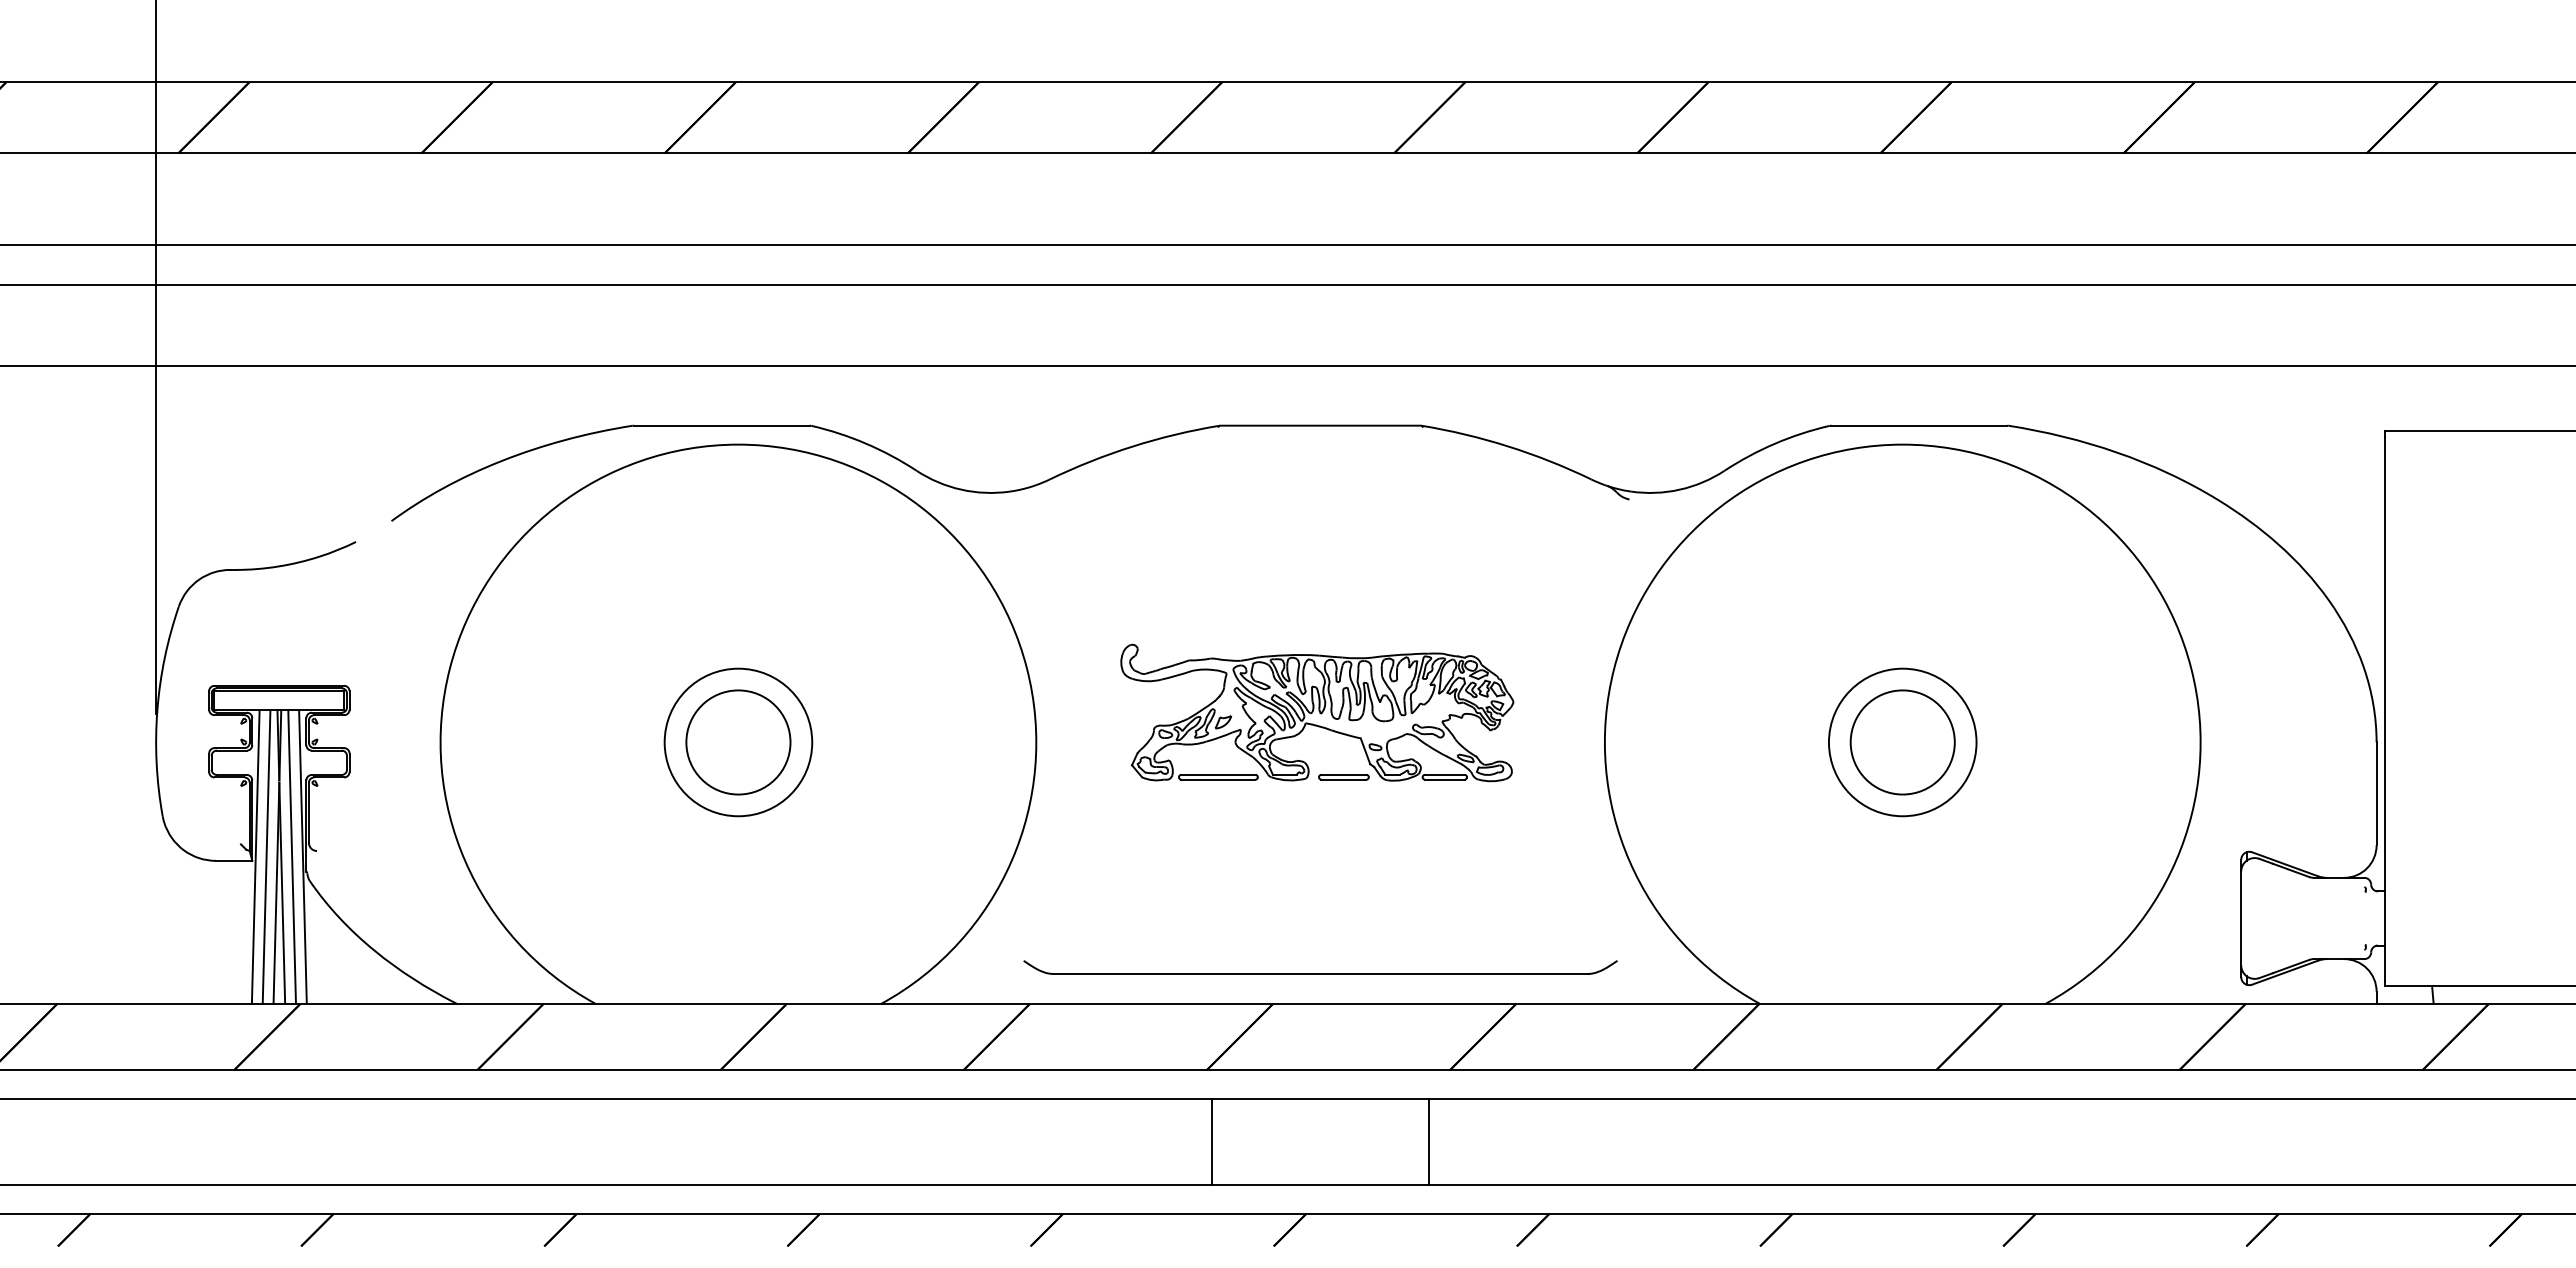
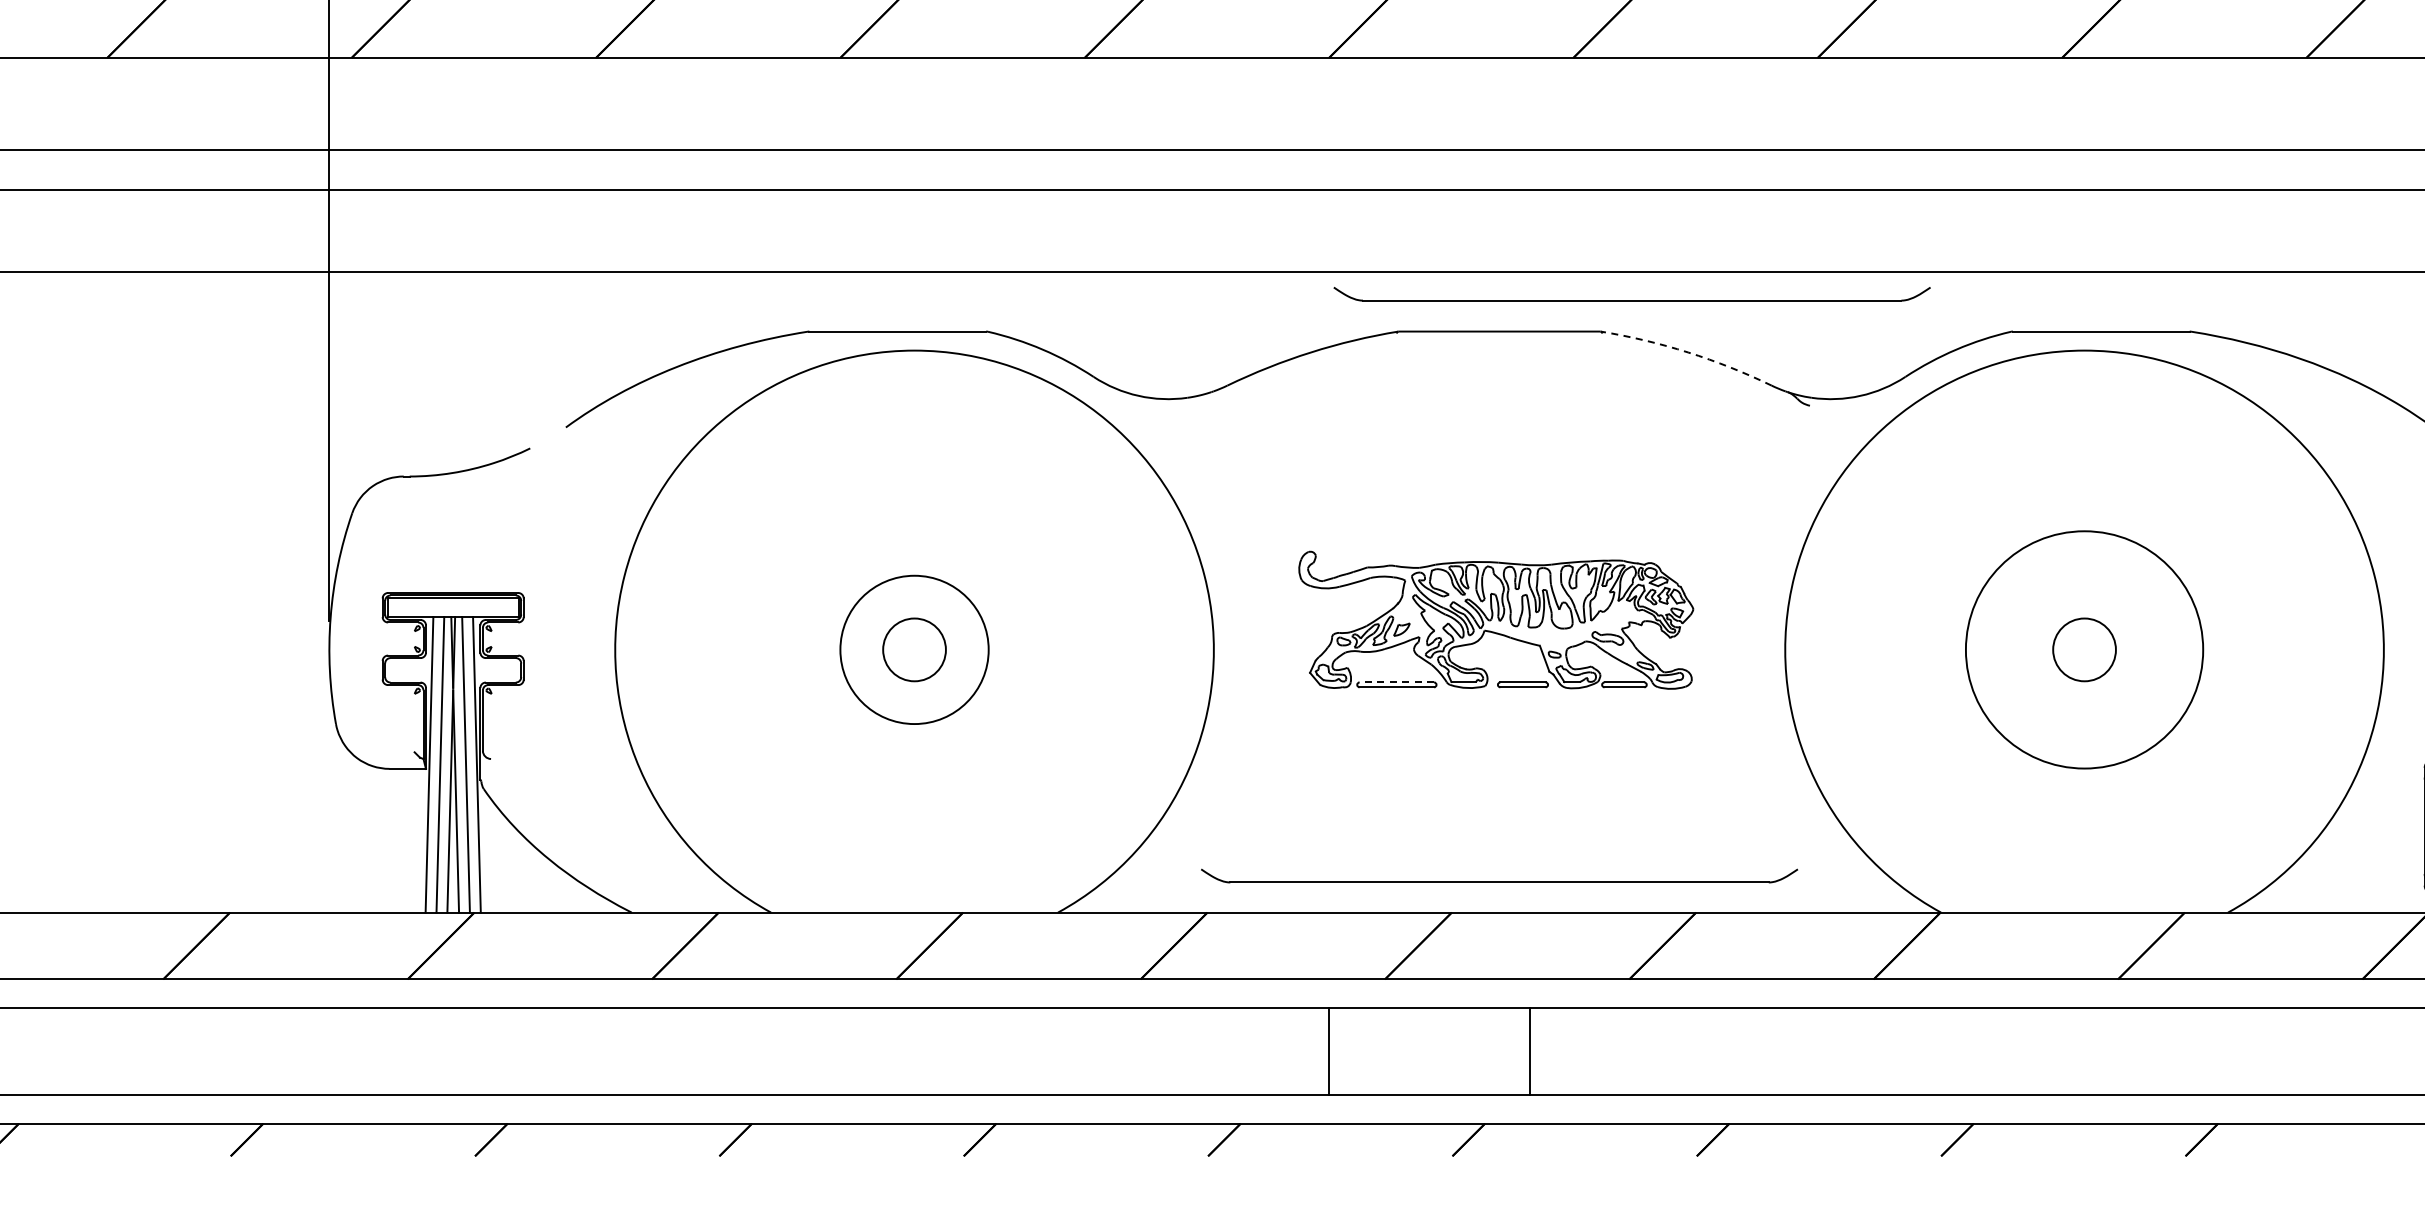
part: (1452, 388) -> (1632, 294), added
arc: (1508, 446) -> (1688, 352), solid -> dashed
circle: (738, 742) -> (914, 649), size x0.6
circle: (1902, 742) -> (2084, 649), size x0.6
circle: (1902, 742) -> (2084, 649), size x1.6
line: (1217, 774) -> (1395, 682), solid -> dashed
line: (1212, 1141) -> (1329, 1050), moved
line: (1428, 1141) -> (1529, 1050), moved

